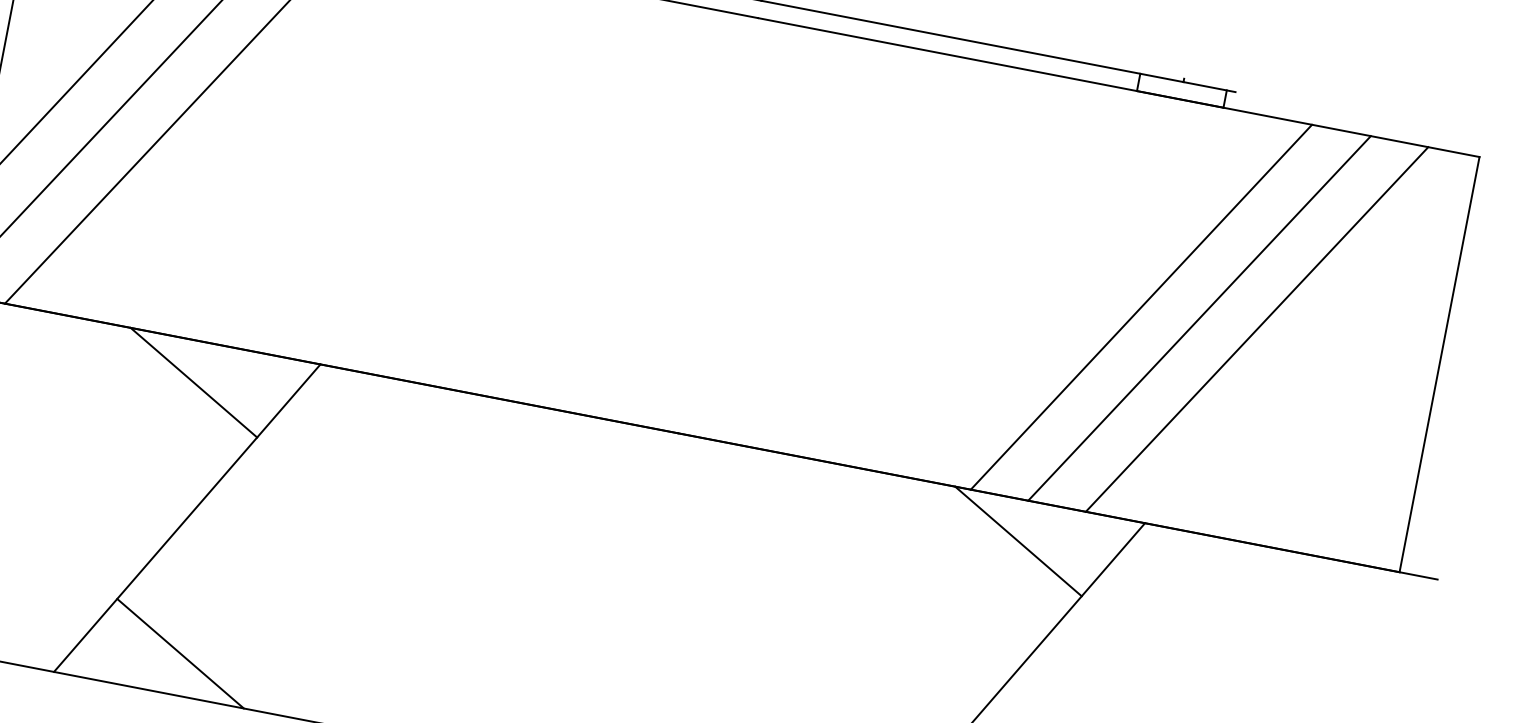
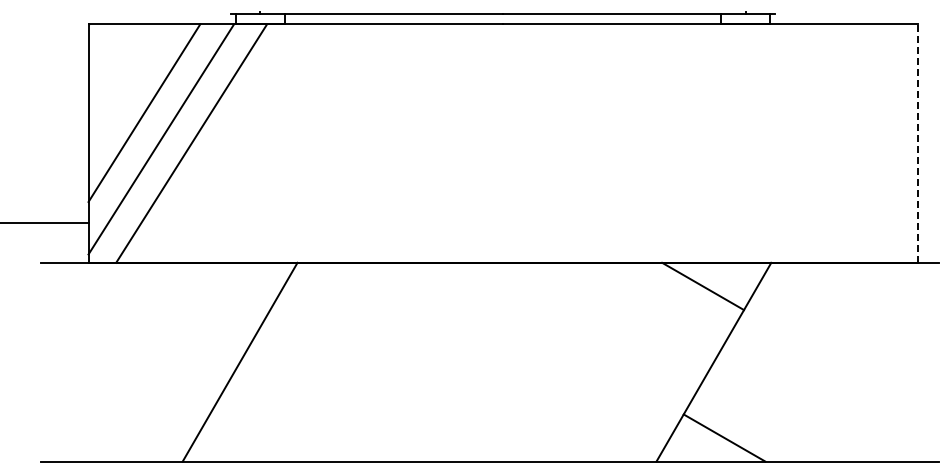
line: (1141, 307) -> (746, 143), removed
line: (1199, 318) -> (779, 143), removed
line: (1256, 329) -> (812, 143), removed
line: (1439, 364) -> (917, 143), solid -> dashed
line: (194, 382) -> (229, 286), removed
line: (180, 652) -> (250, 437), removed

